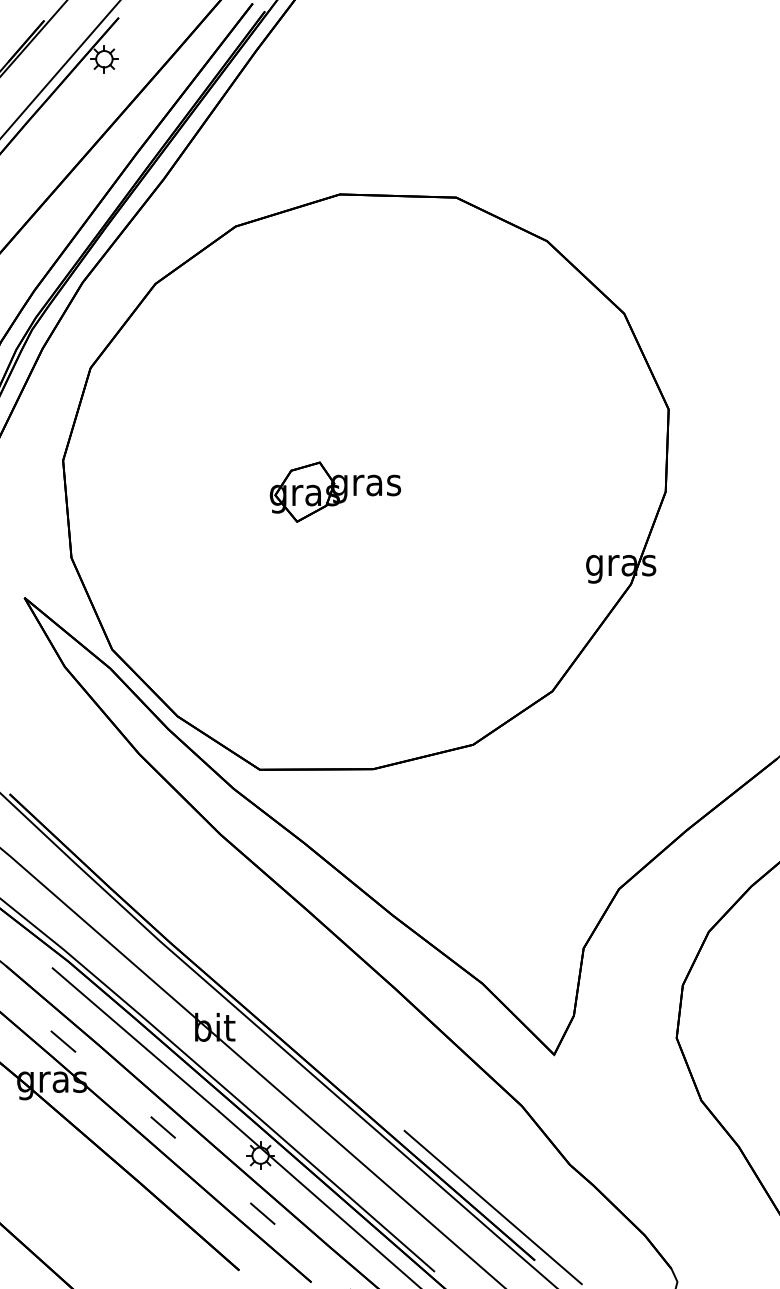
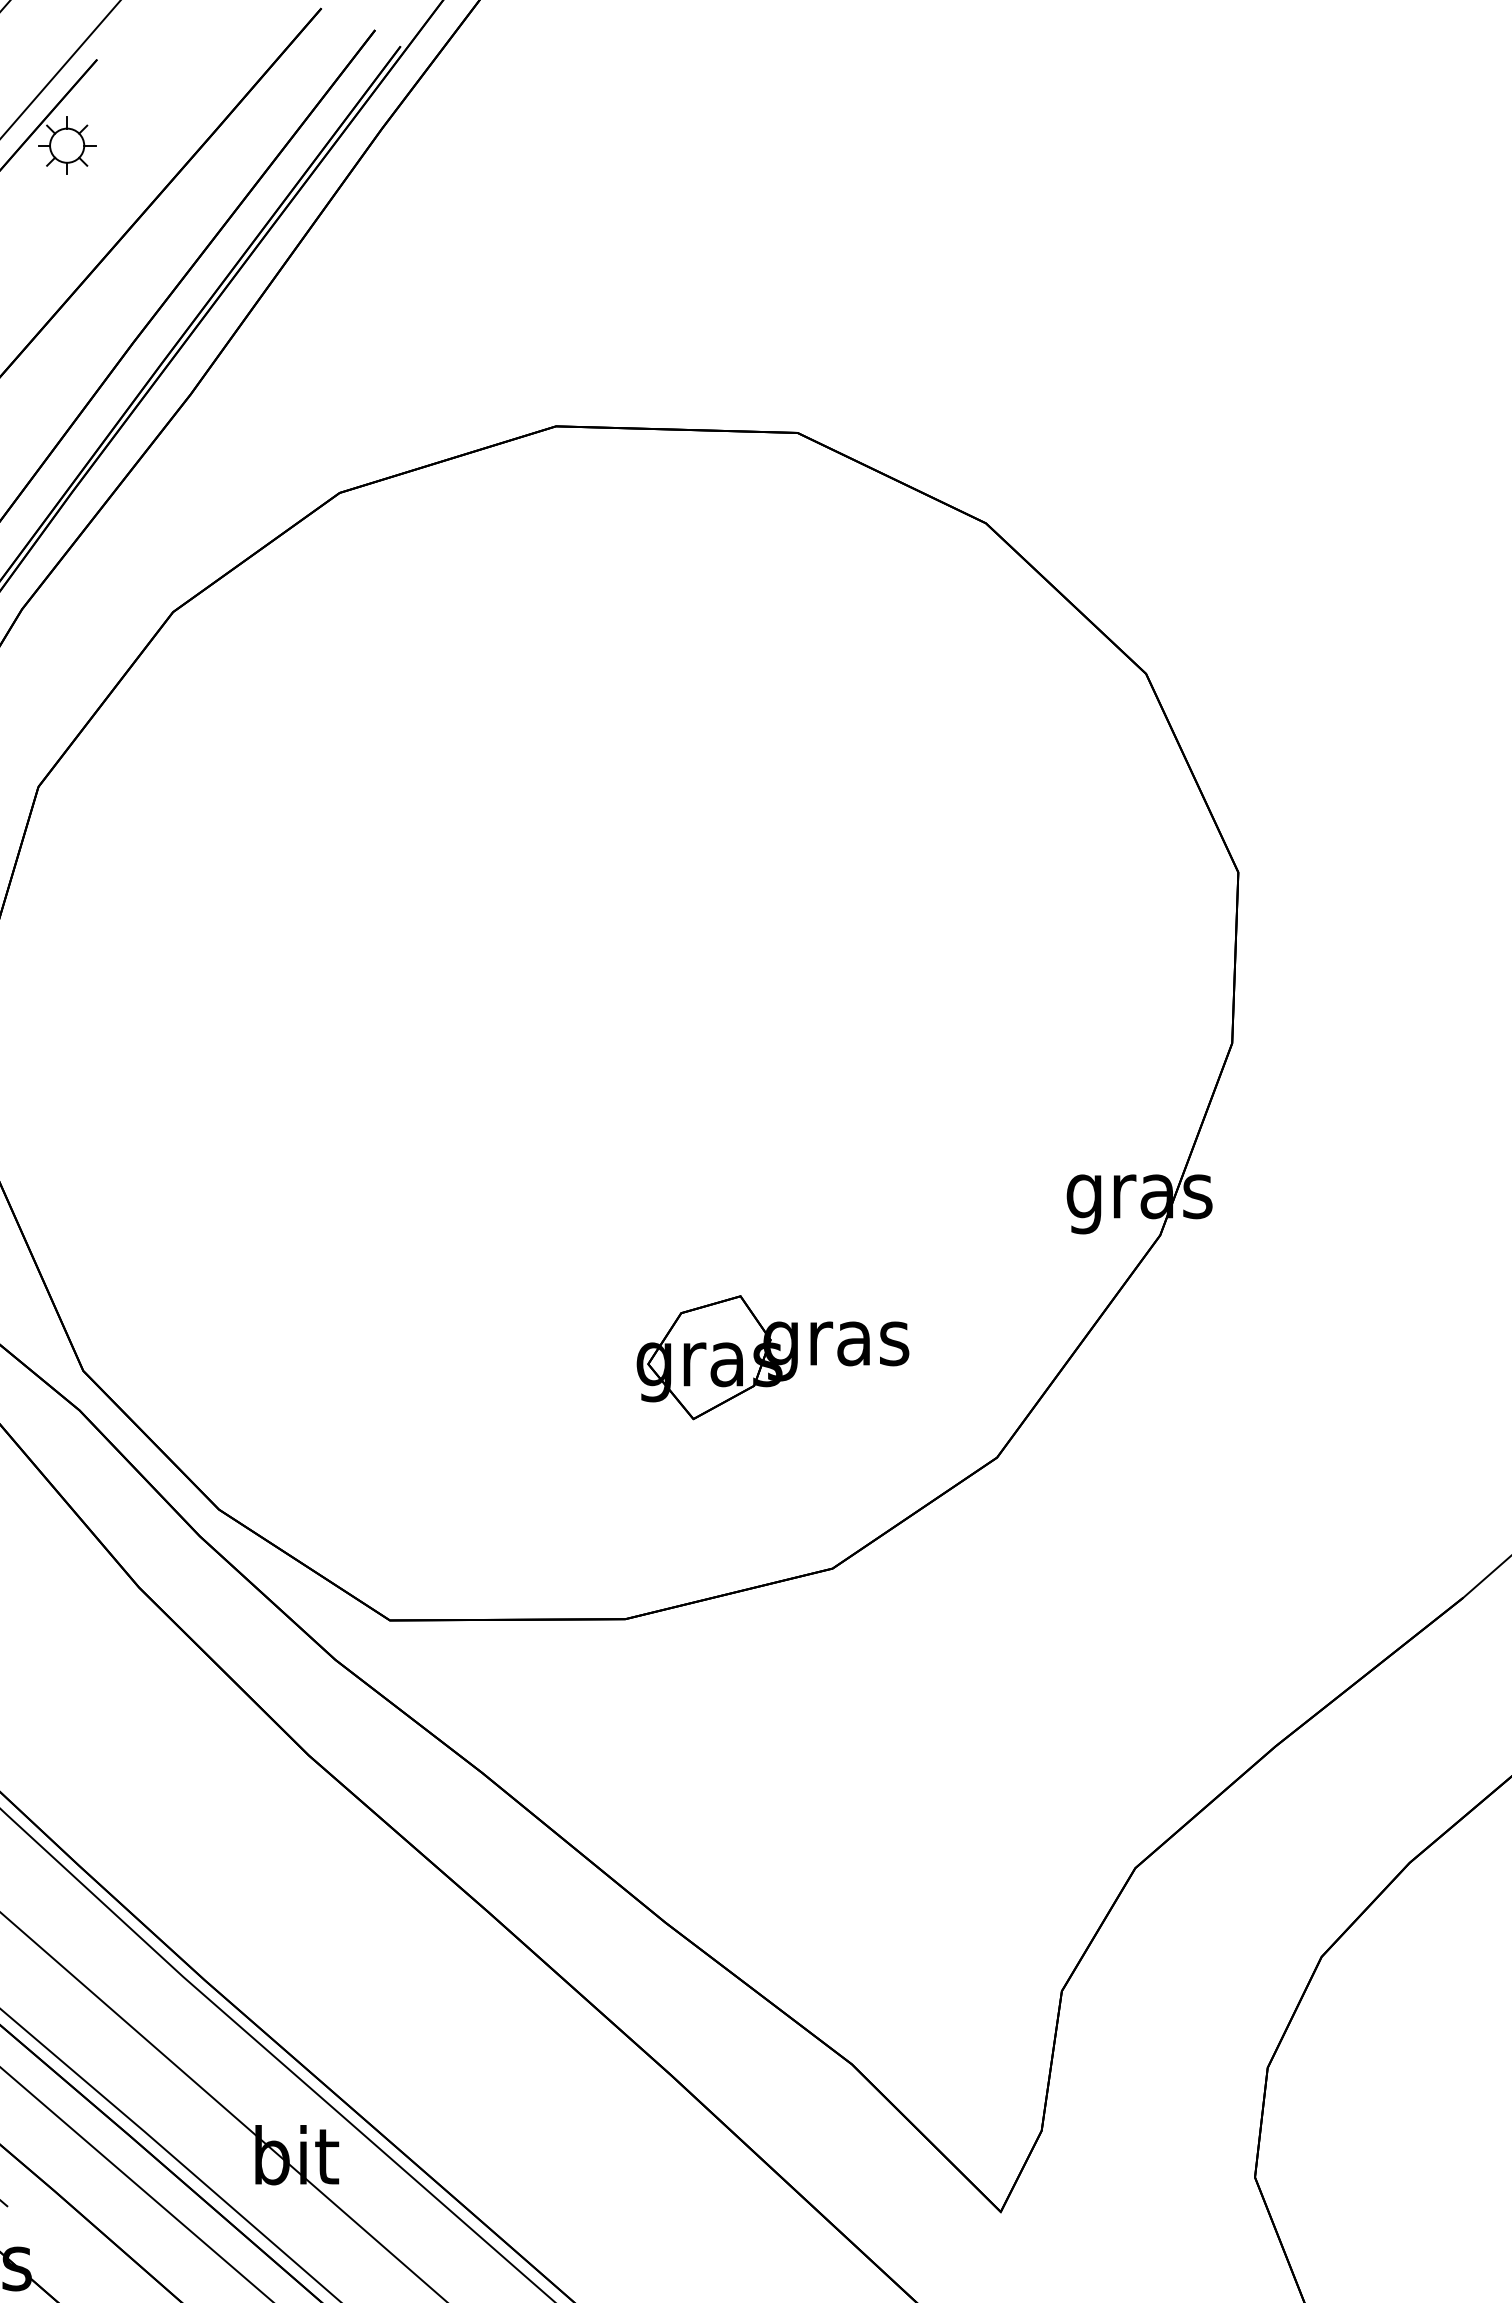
part: (335, 491) -> (773, 1356), moved

